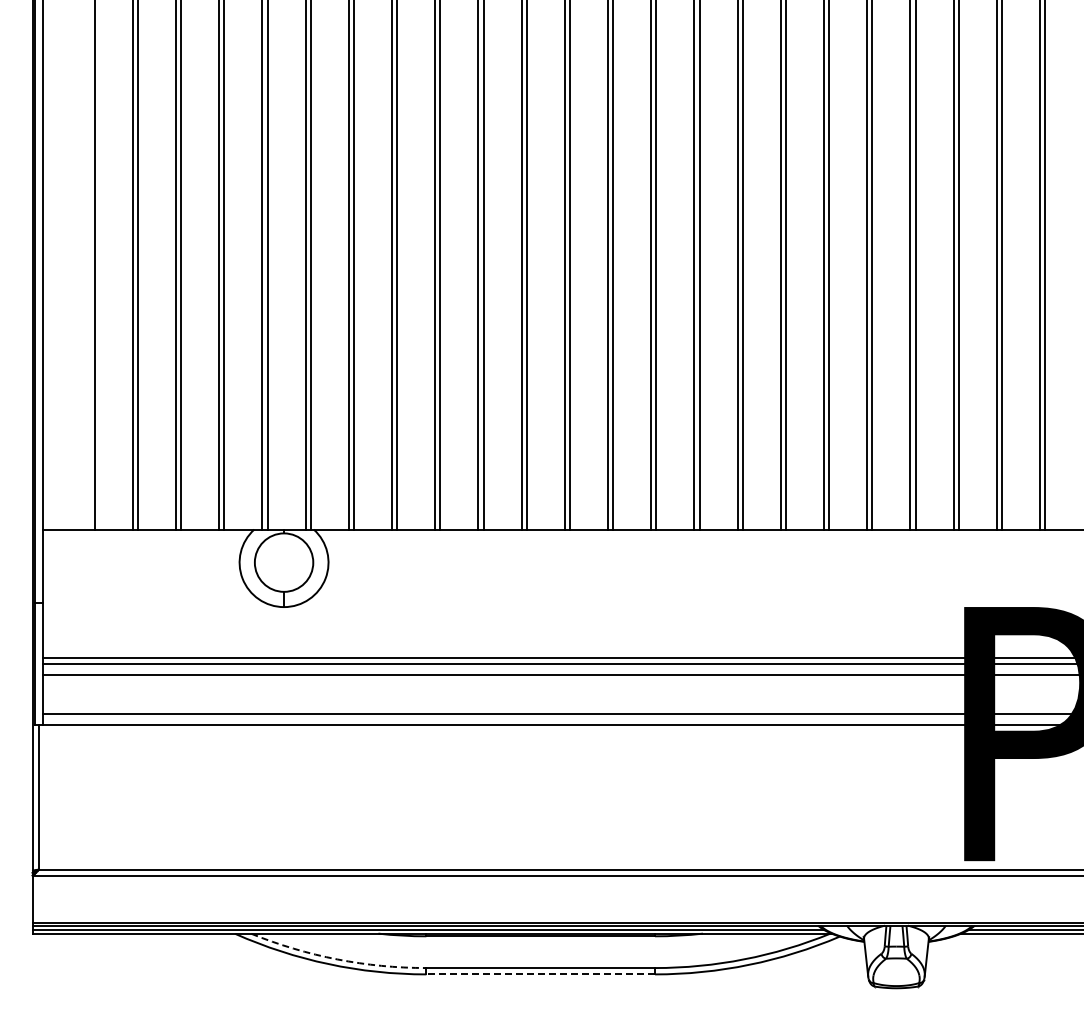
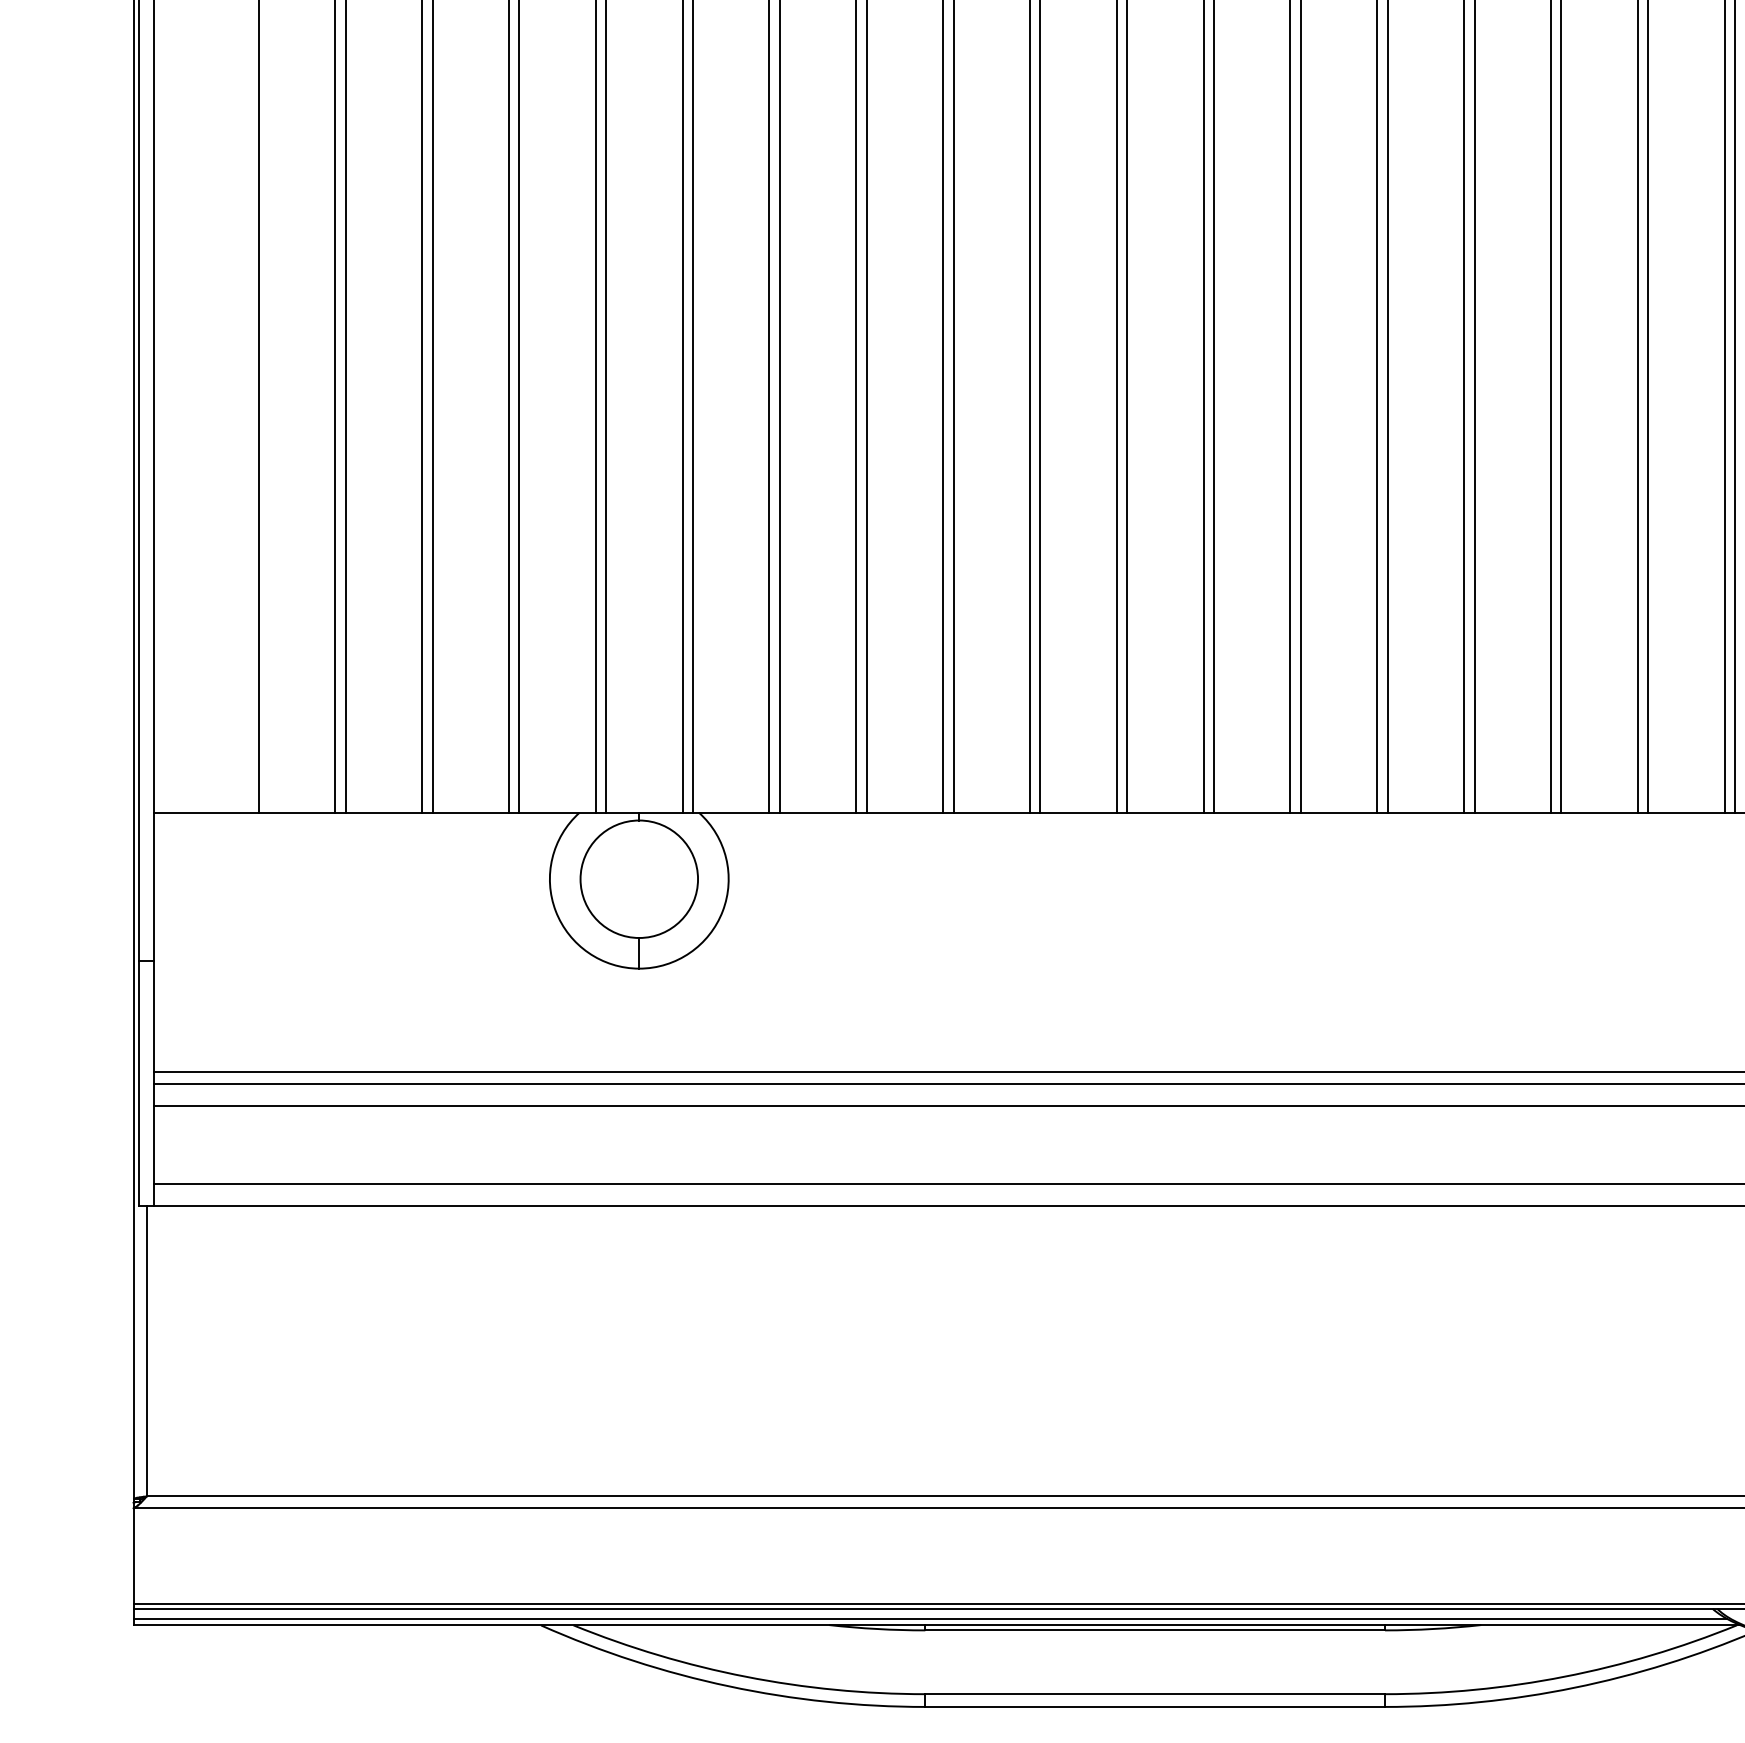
arc: (337, 959) -> (746, 1677), dashed -> solid
line: (540, 974) -> (1154, 1707), dashed -> solid

